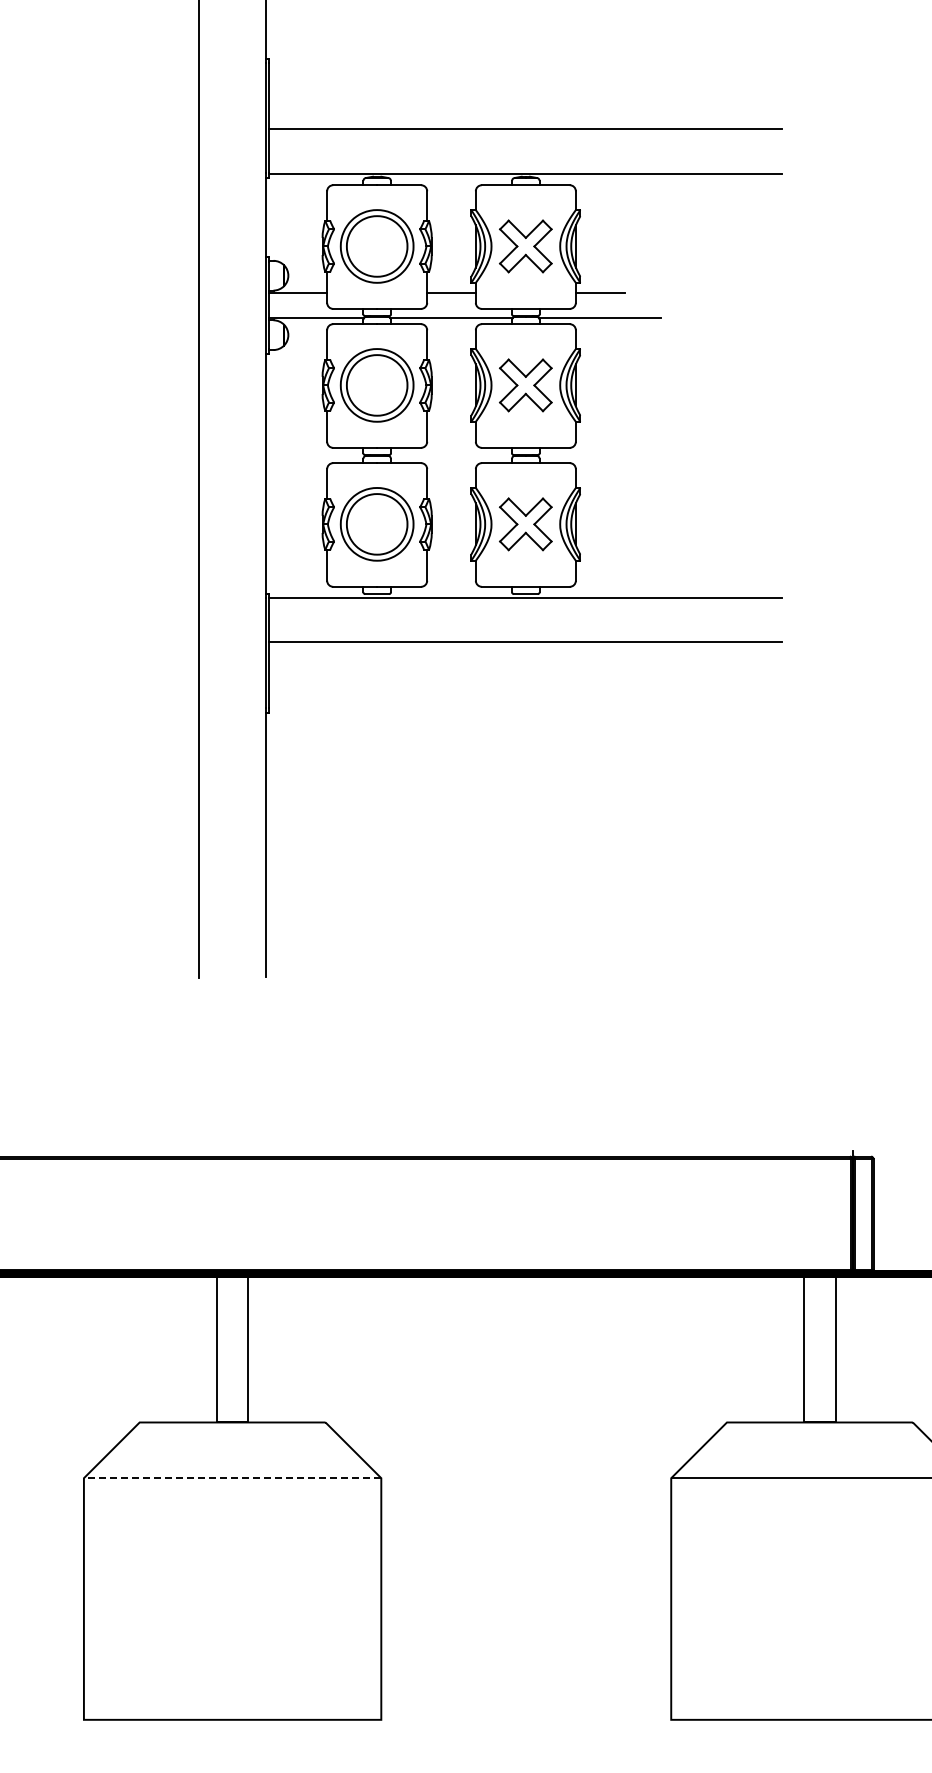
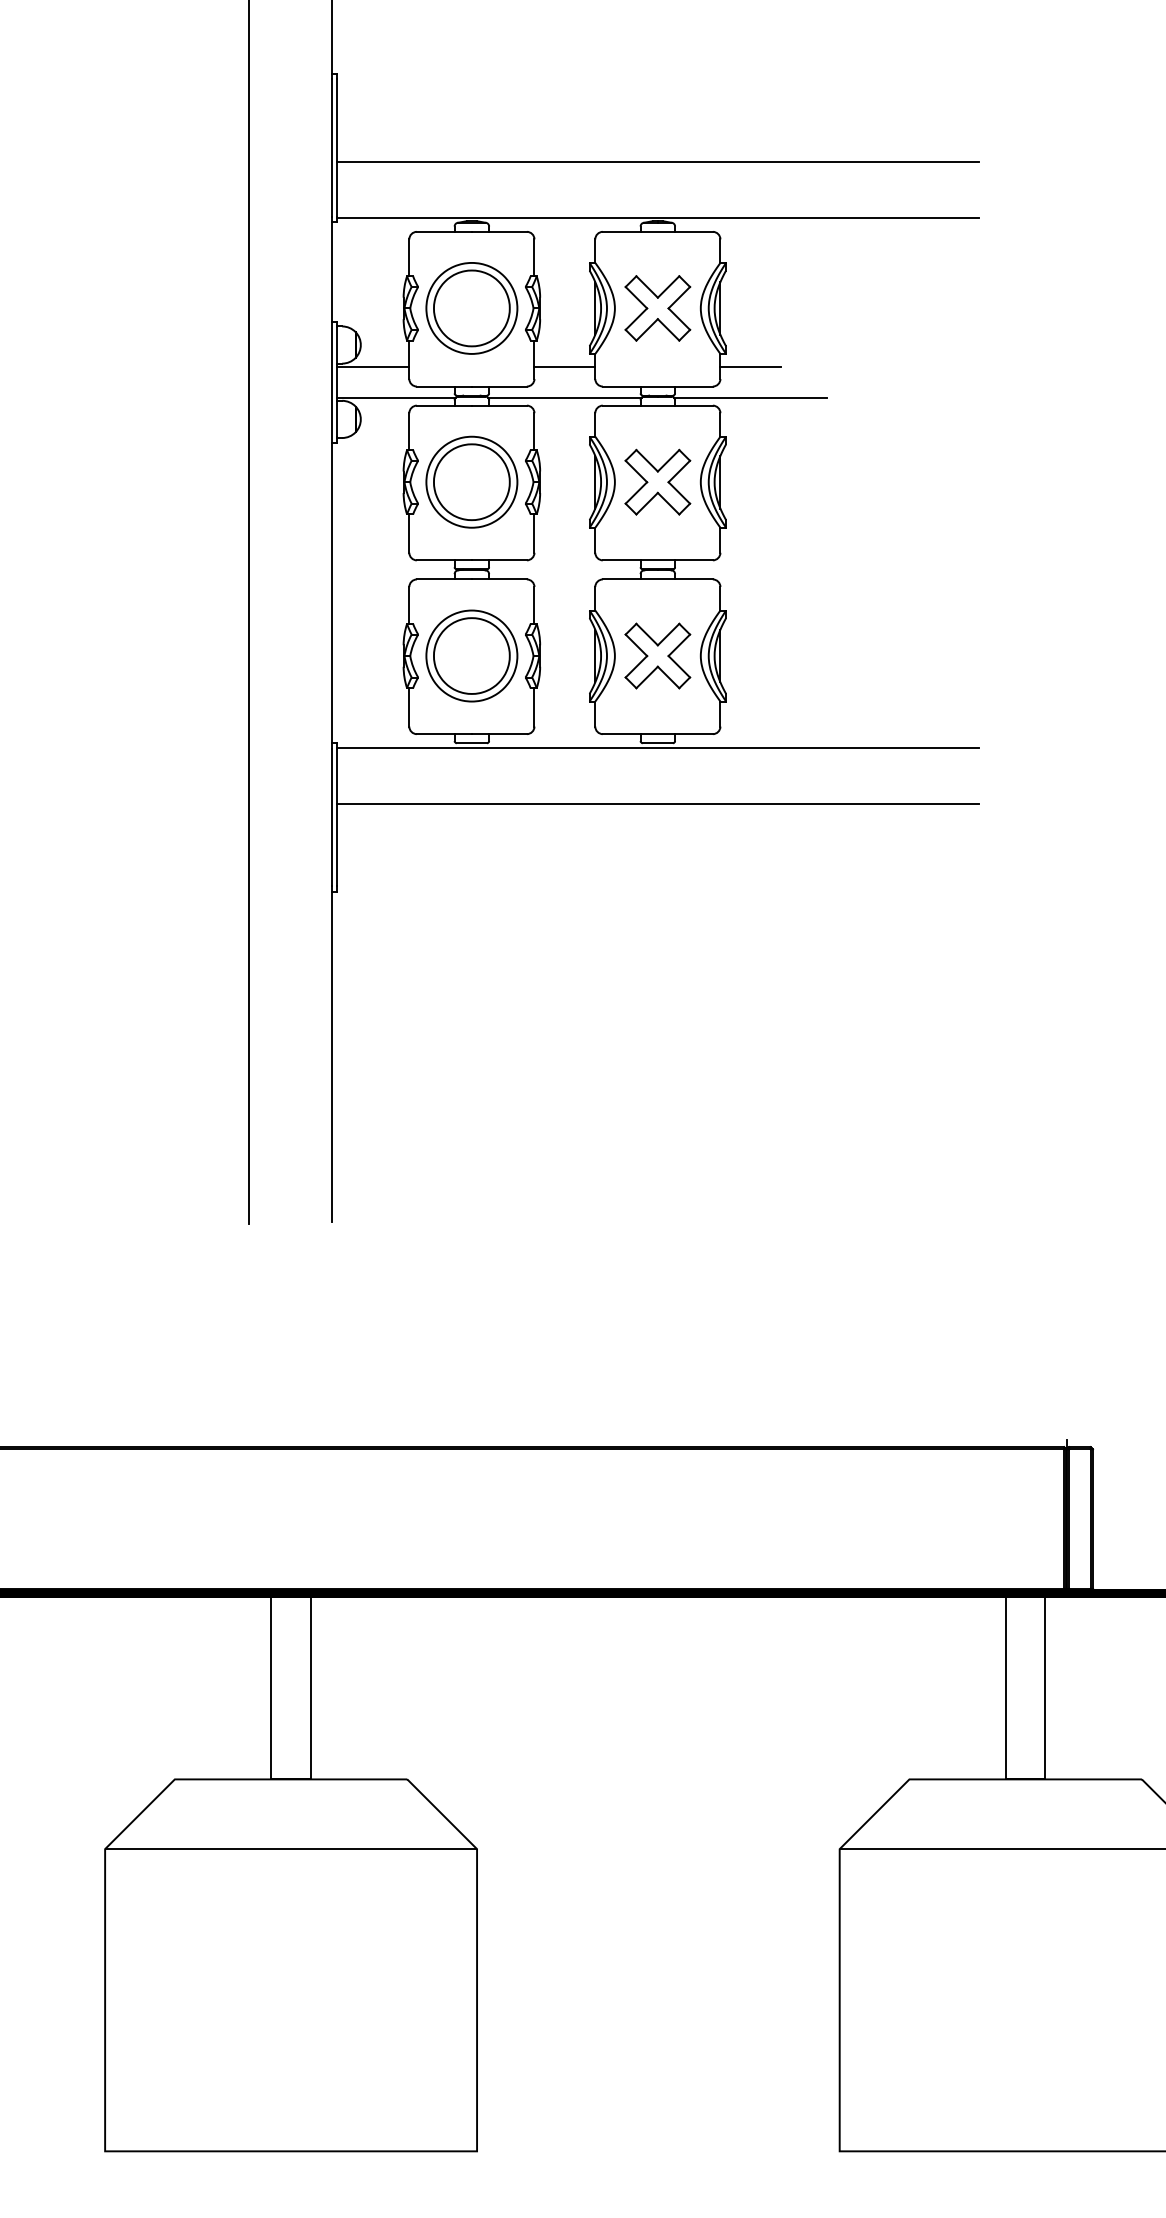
line: (232, 1478) -> (290, 1849), dashed -> solid

